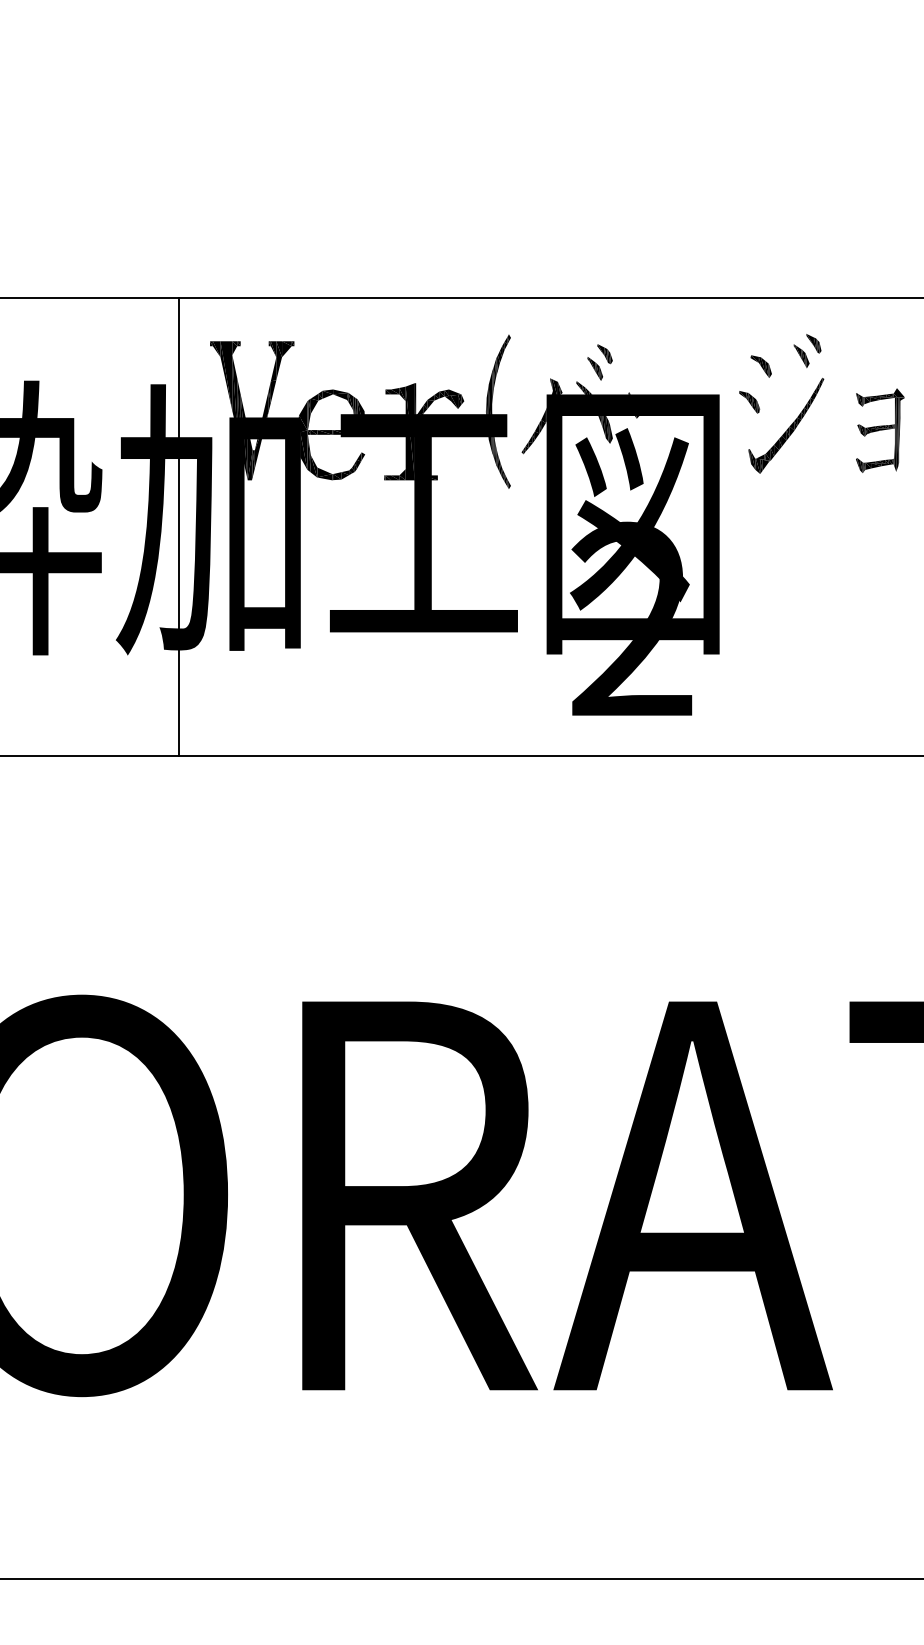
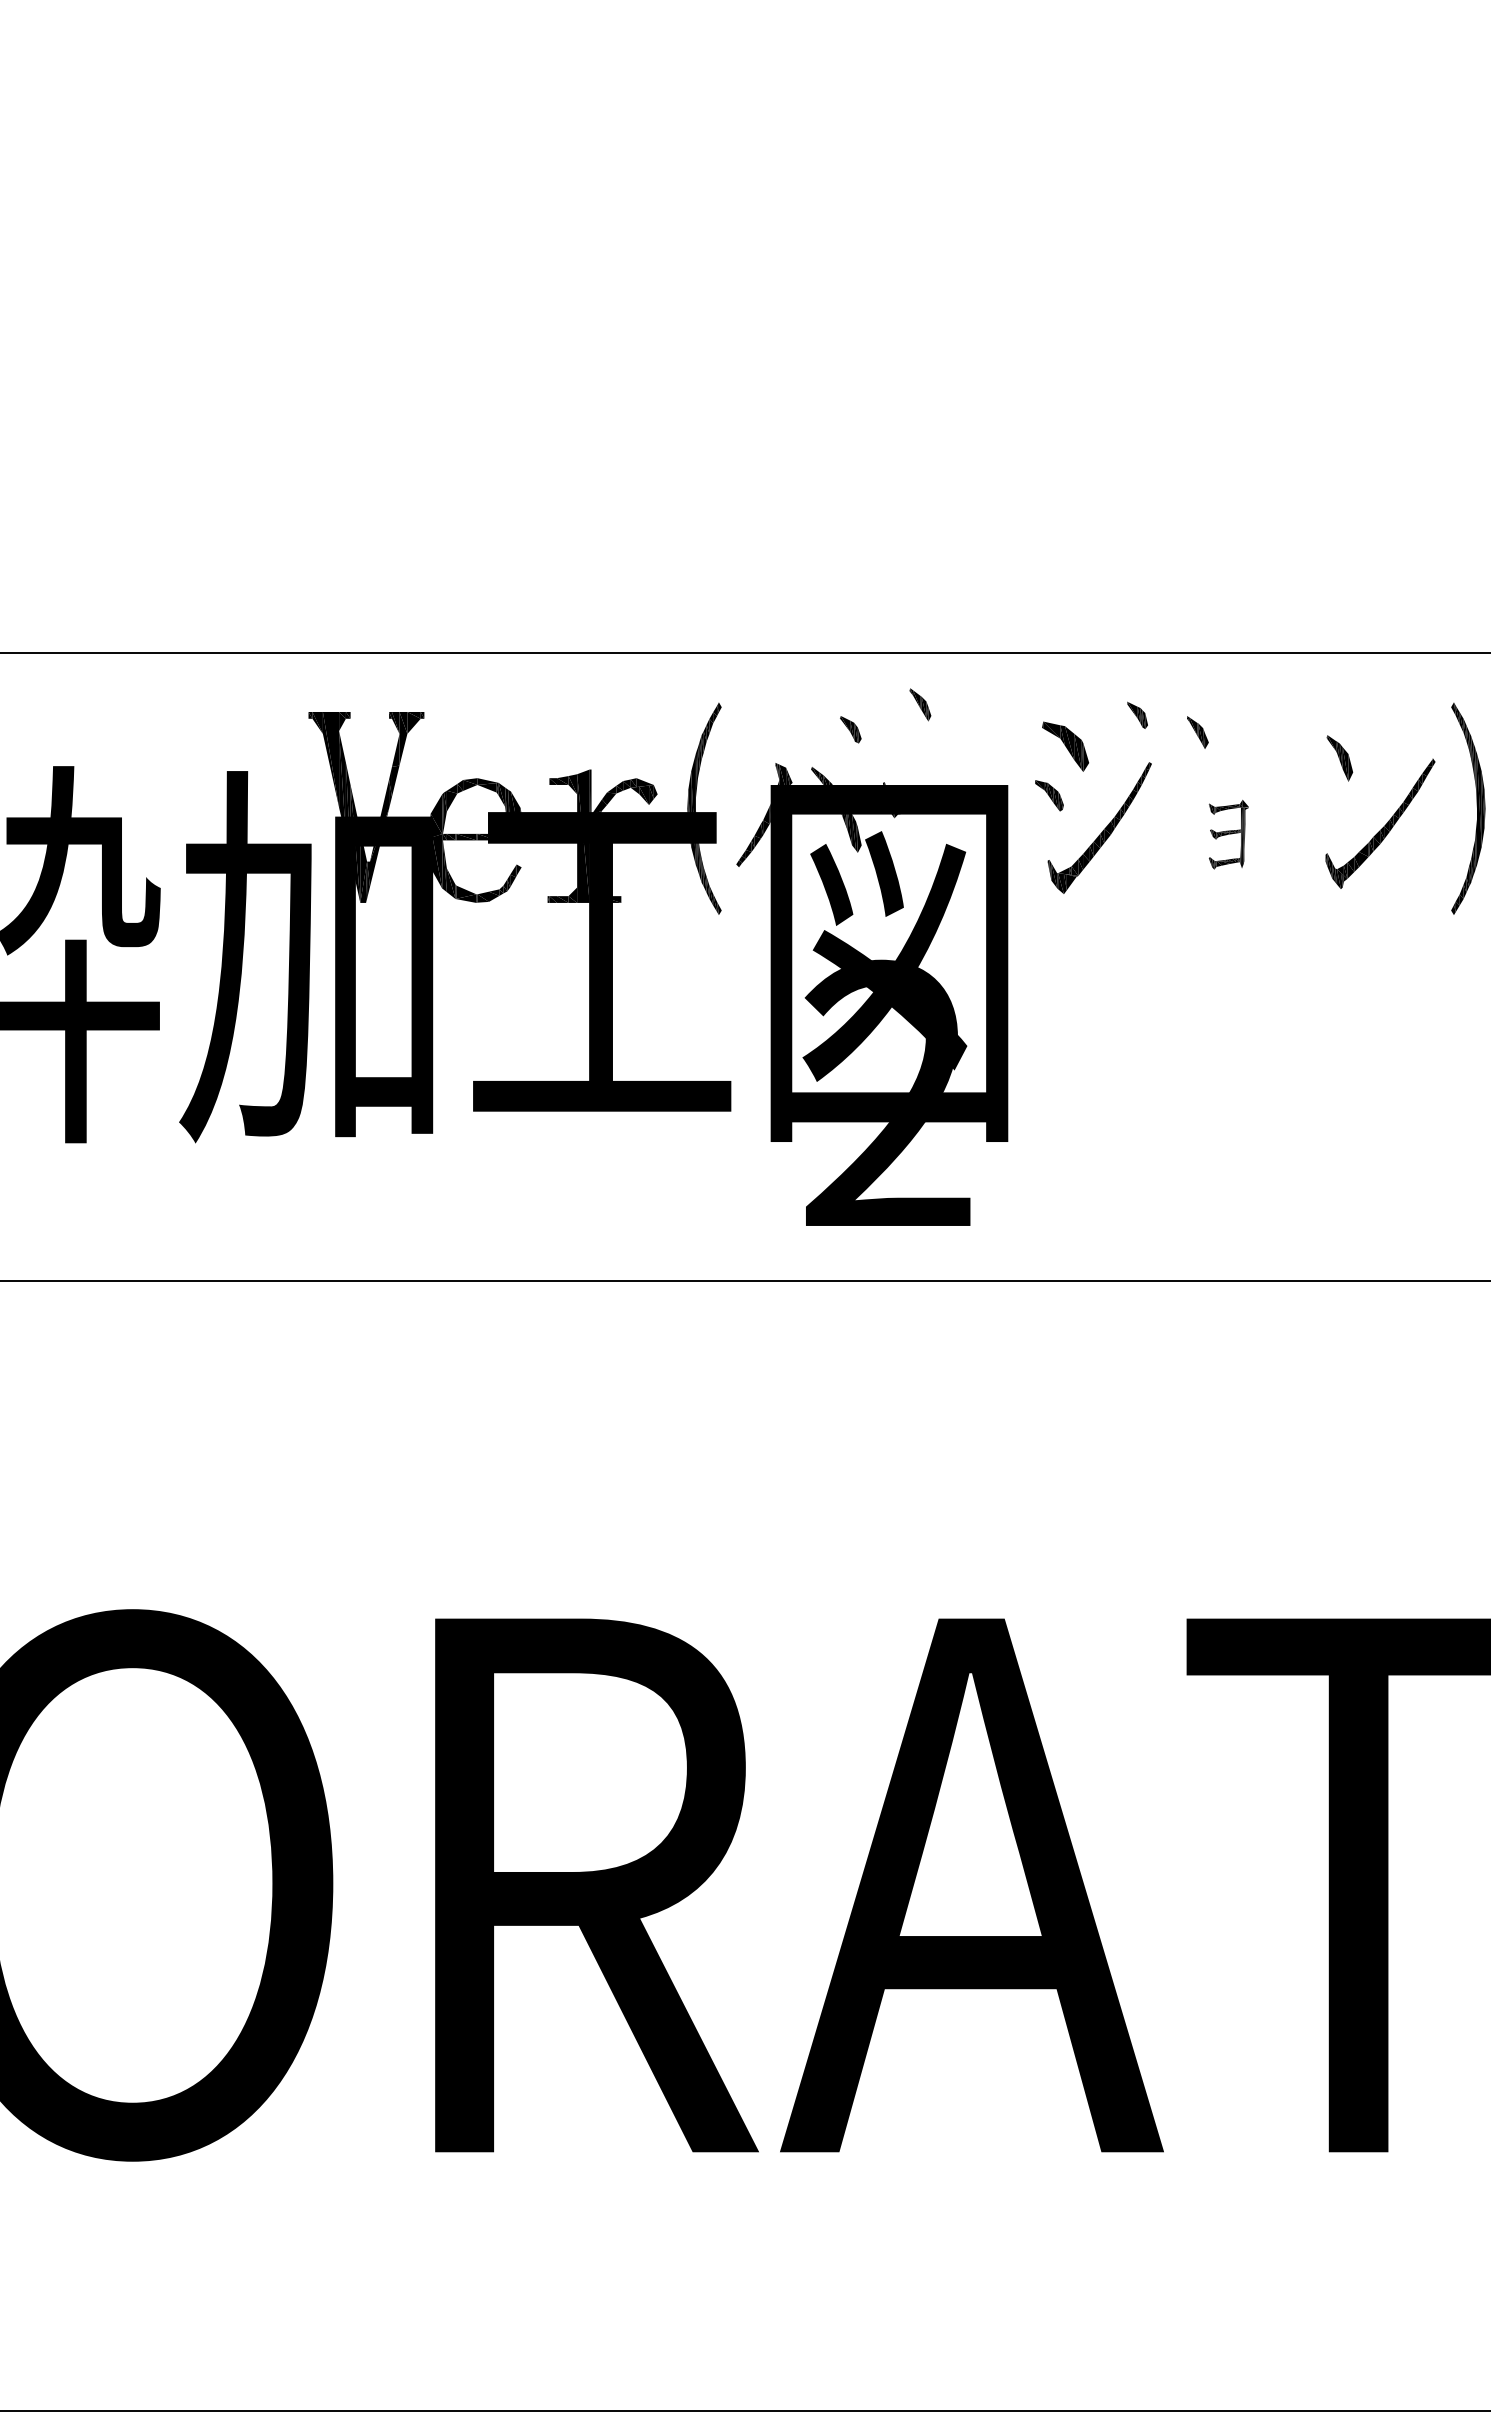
part: (801, 356) -> (1197, 732), moved
part: (760, 366) -> (1064, 746), size x1.6
part: (595, 368) -> (920, 704), moved
part: (880, 430) -> (1228, 834), size x0.6
line: (178, 526) -> (265, 966), removed

